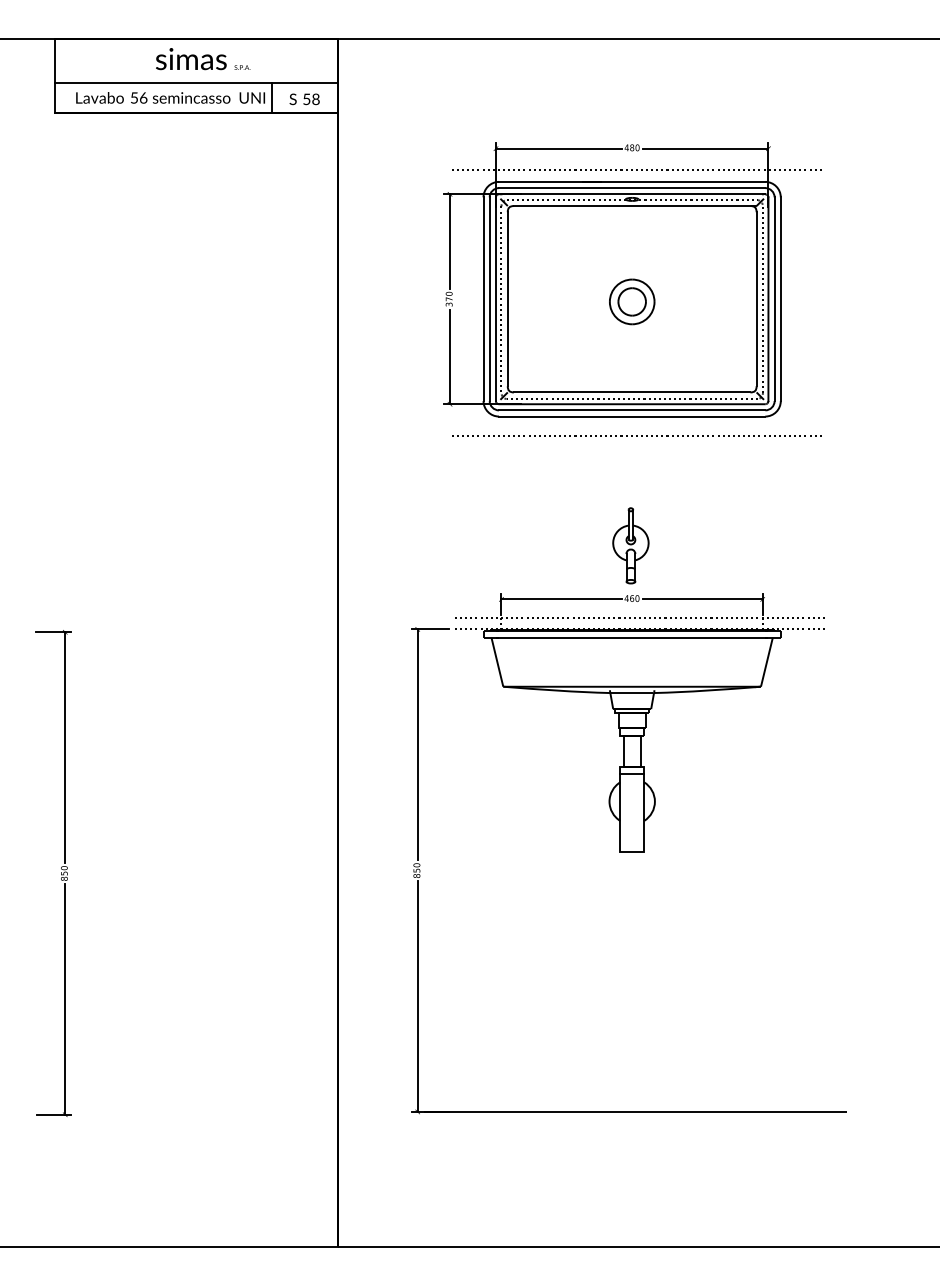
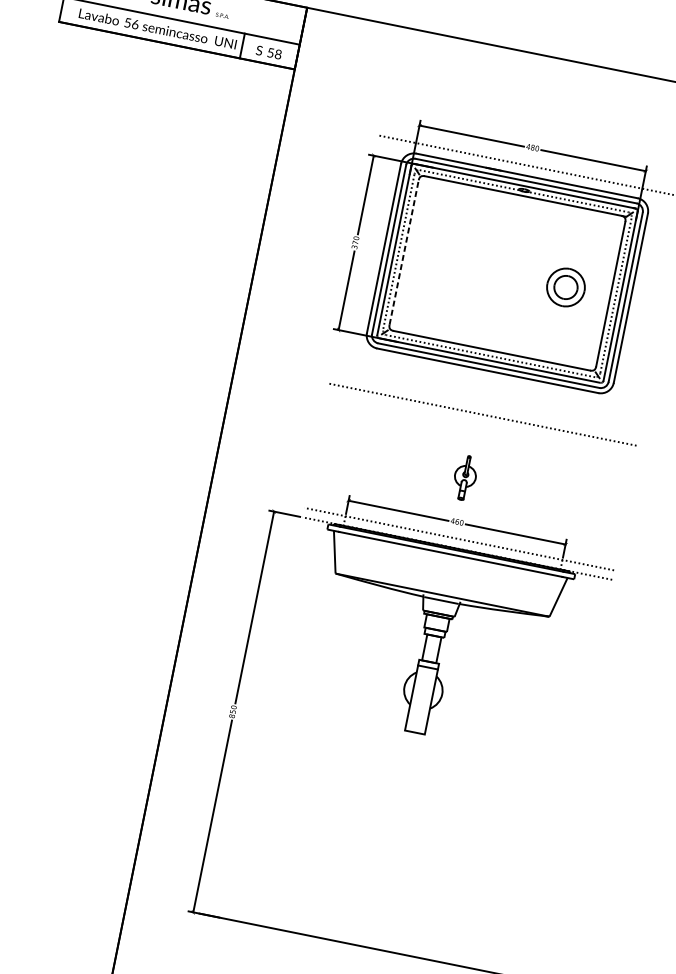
line: (507, 298) -> (404, 251), solid -> dashed
part: (632, 301) -> (566, 287), moved
line: (636, 435) -> (482, 414), moved
part: (630, 545) -> (464, 477), size x0.7

